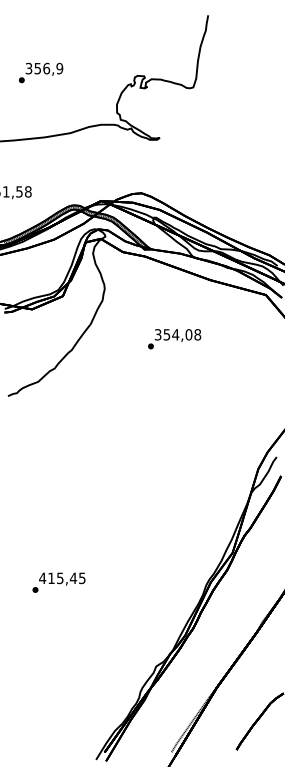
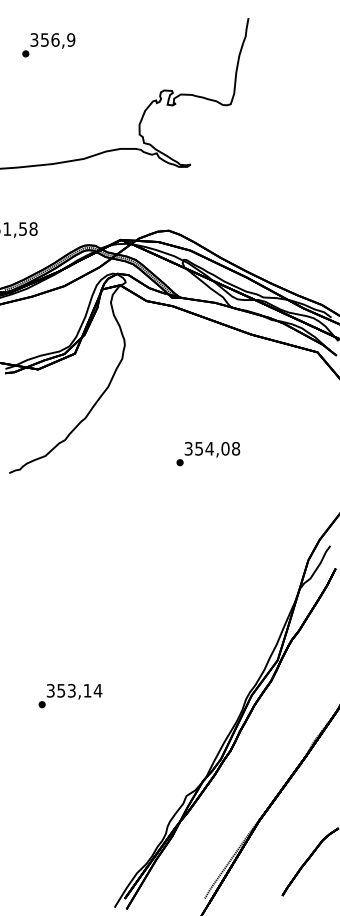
text: (40, 72) -> (48, 44), moved
text: (174, 339) -> (208, 454), moved
text: (62, 578) -> (74, 690), 415,45 -> 353,14

